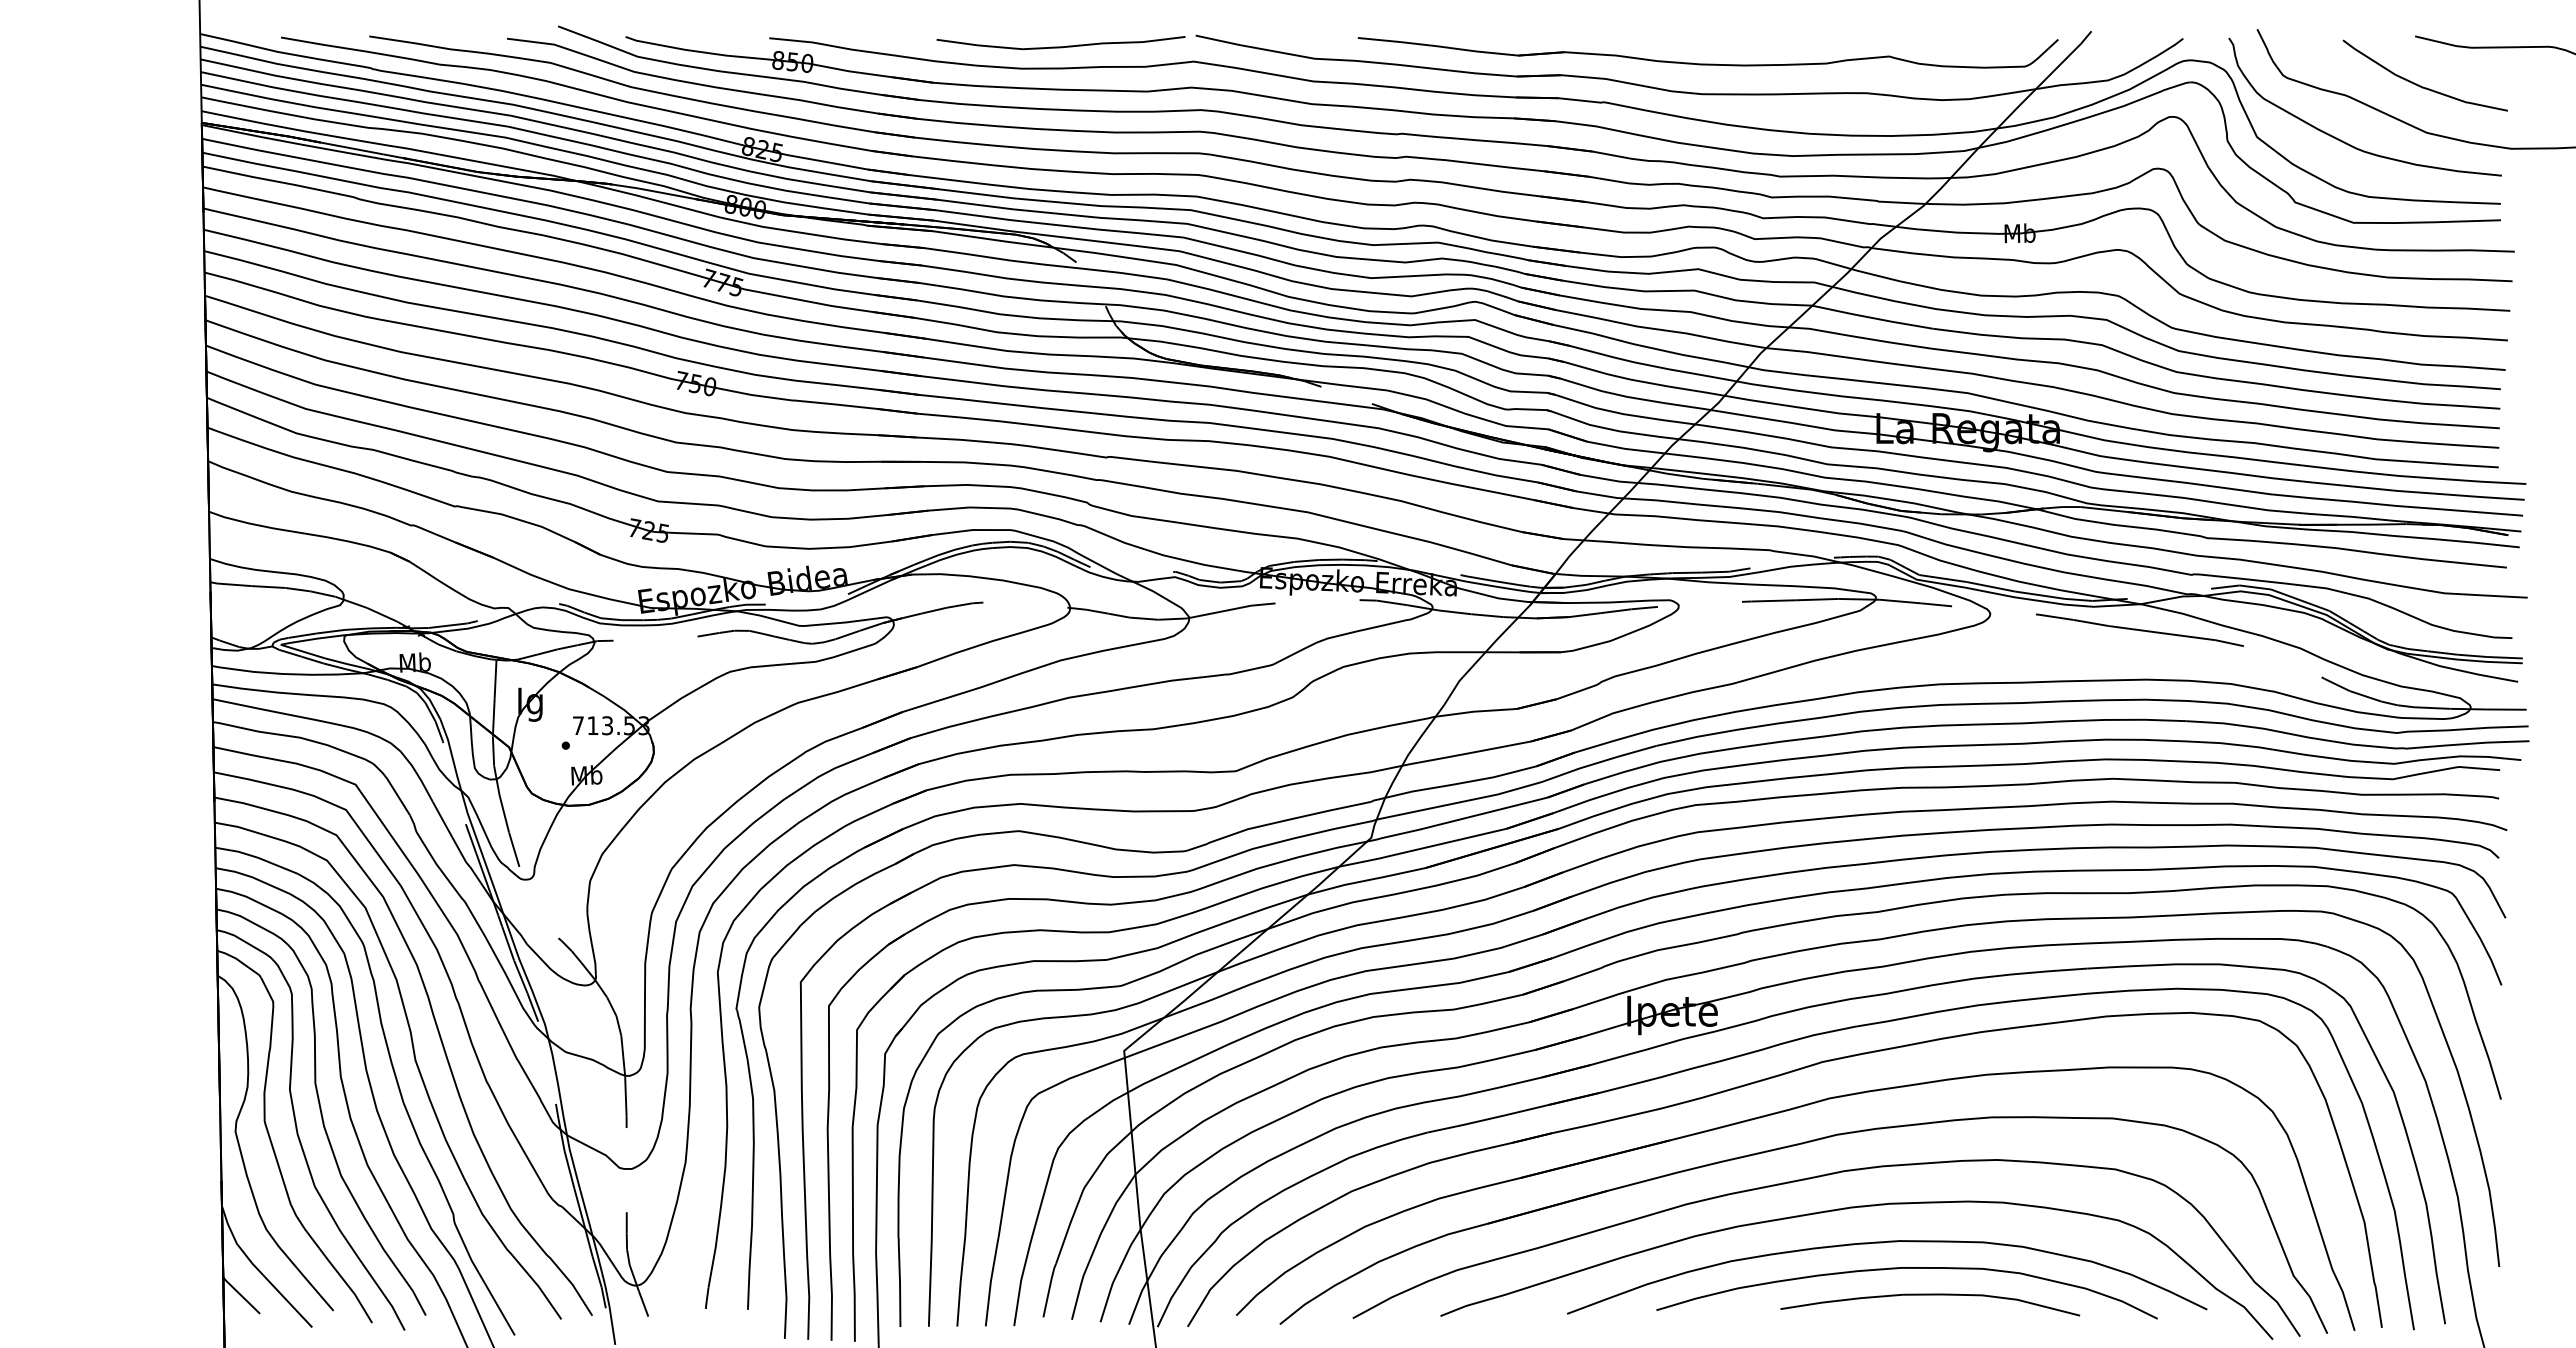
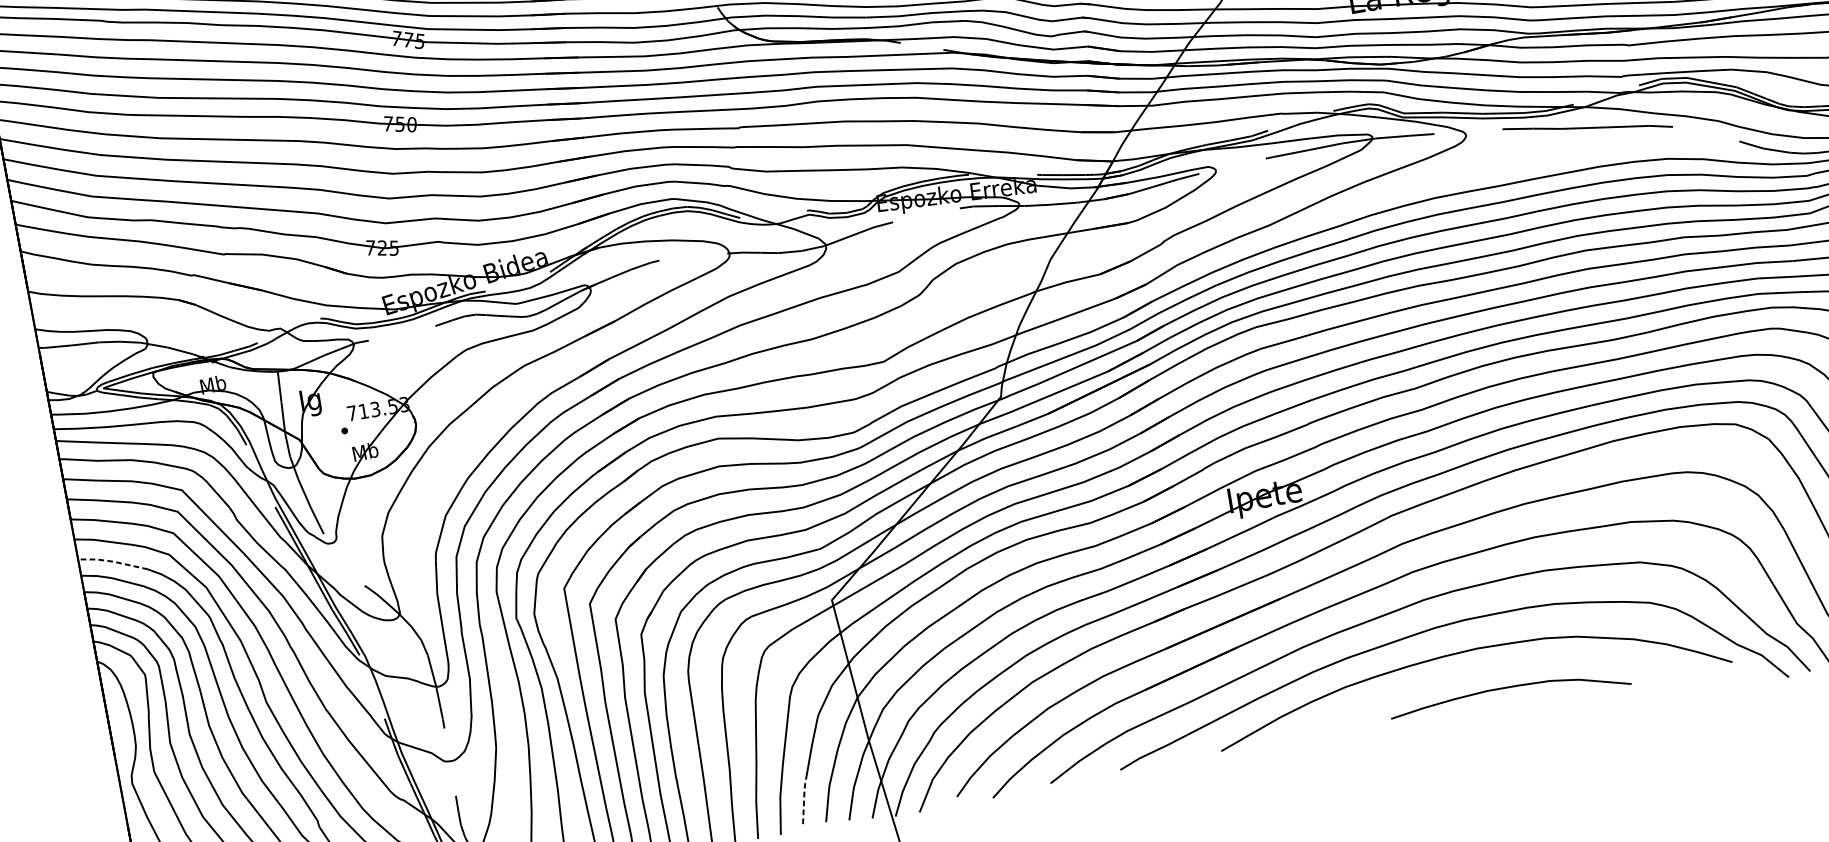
line: (257, 857) -> (113, 561), solid -> dashed
curve: (1906, 1268) -> (1486, 669), removed
line: (1049, 1289) -> (804, 801), solid -> dashed

